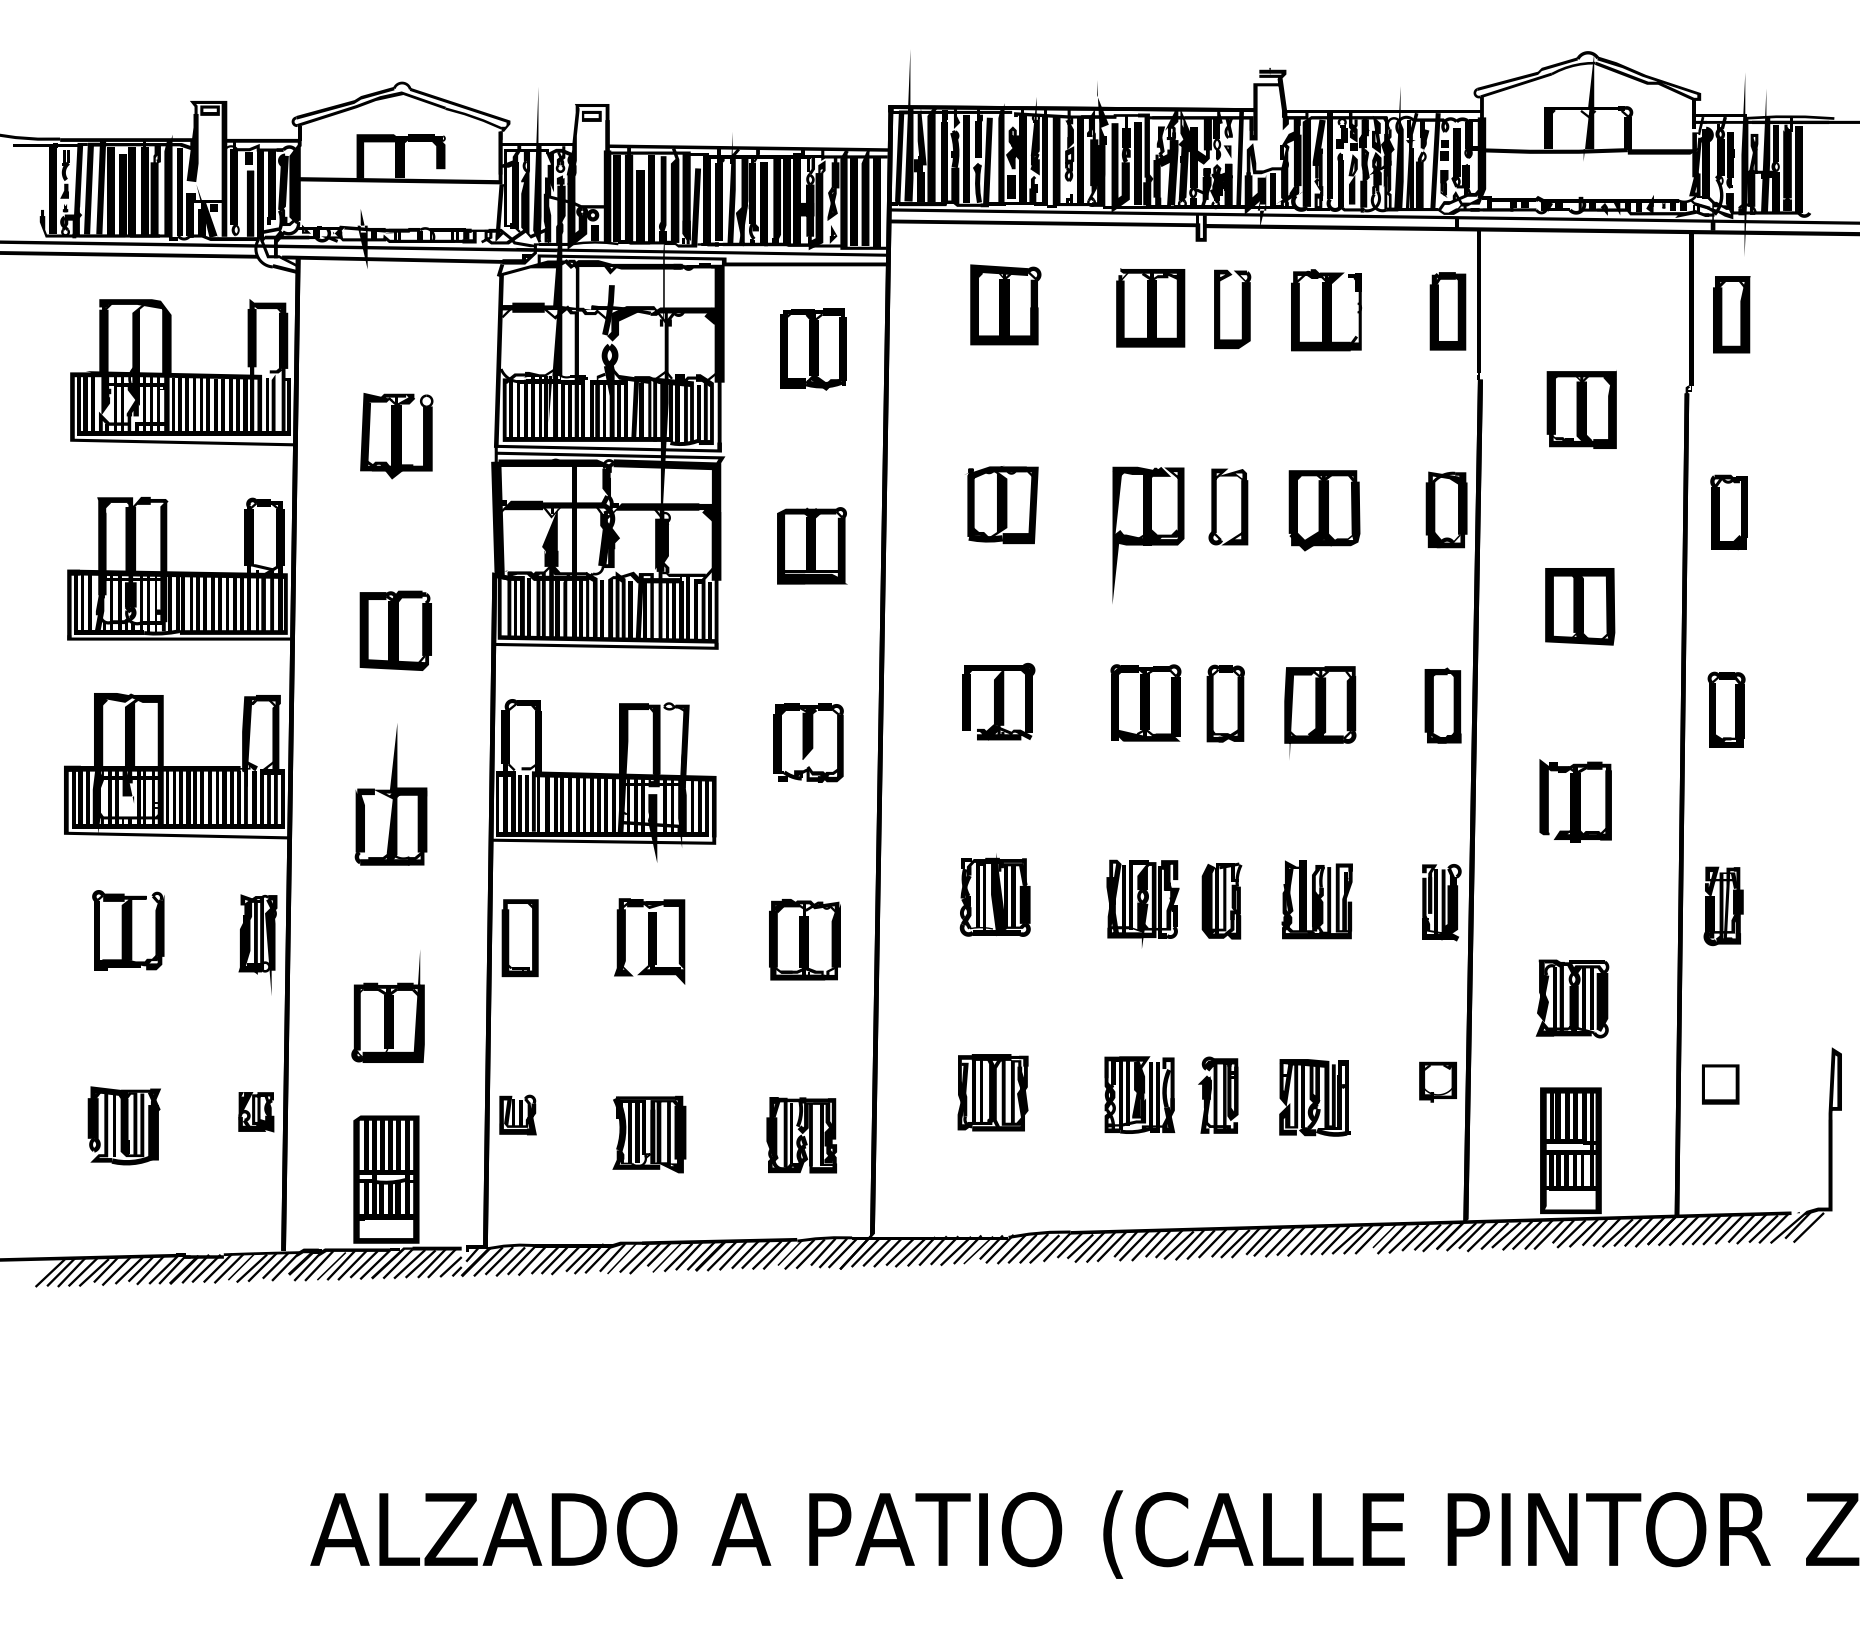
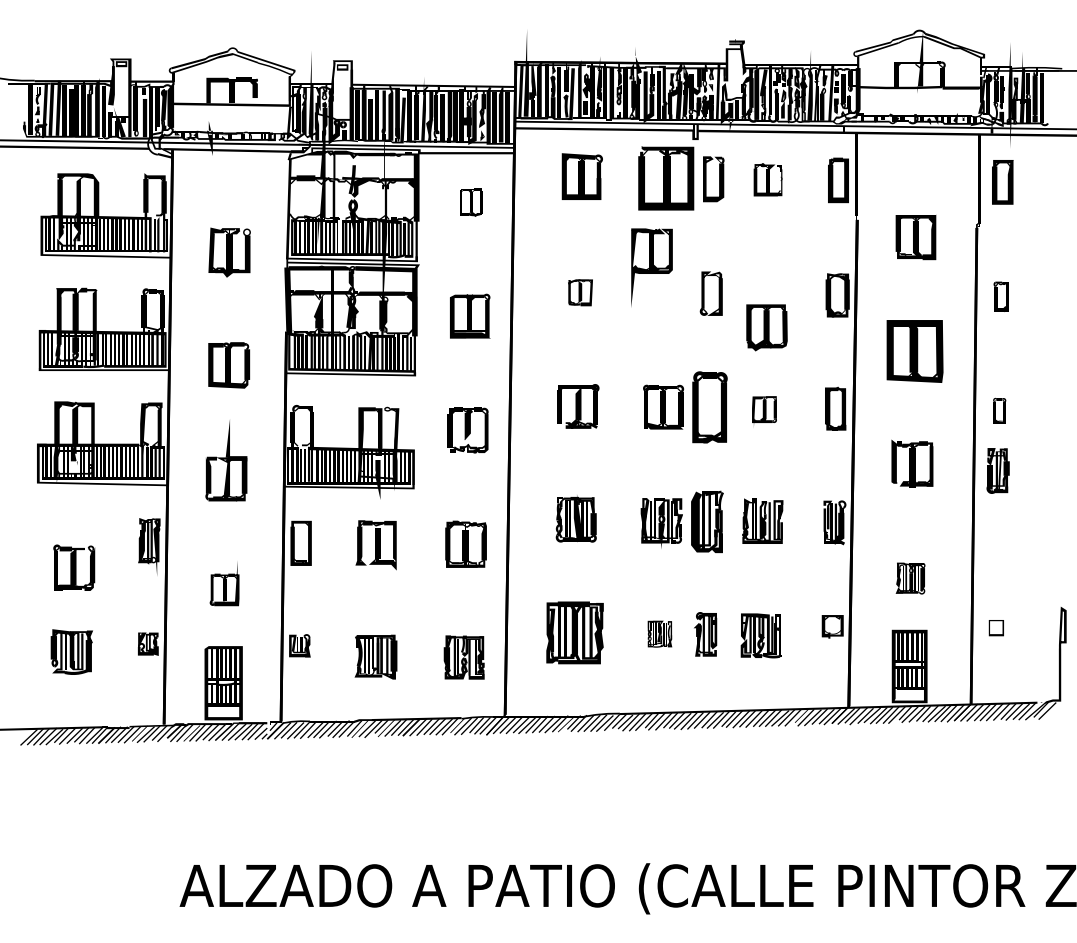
part: (1151, 308) -> (666, 178), size x1.4
part: (1325, 309) -> (767, 179), size x0.7
part: (814, 349) -> (471, 202), size x0.6
part: (1002, 504) -> (580, 292), size x0.6
part: (1323, 510) -> (766, 327), moved
part: (1727, 511) -> (1000, 296), size x0.7
part: (1147, 534) -> (651, 267), moved
part: (1579, 606) -> (914, 351), size x1.4
part: (1225, 703) -> (709, 407), size x1.6
part: (1726, 708) -> (999, 410), size x0.6
part: (1320, 710) -> (764, 411), size x0.6
part: (1221, 900) -> (707, 521), size x1.4
part: (1722, 905) -> (997, 470), moved
part: (128, 929) -> (74, 567), moved
part: (1572, 998) -> (910, 578), size x0.7
part: (387, 1007) -> (224, 583), size x0.7
part: (1720, 1083) -> (996, 627), size x0.7
part: (992, 1091) -> (574, 632), size x1.4
part: (1138, 1093) -> (659, 633), size x0.6

